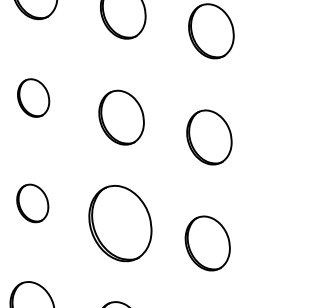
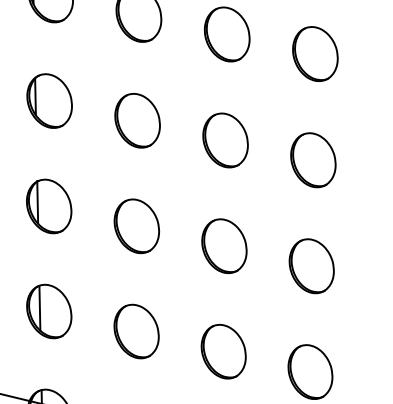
part: (33, 97) -> (137, 120), size x1.43
part: (32, 202) -> (136, 225), size x1.43
part: (120, 222) -> (224, 245), size x0.71

